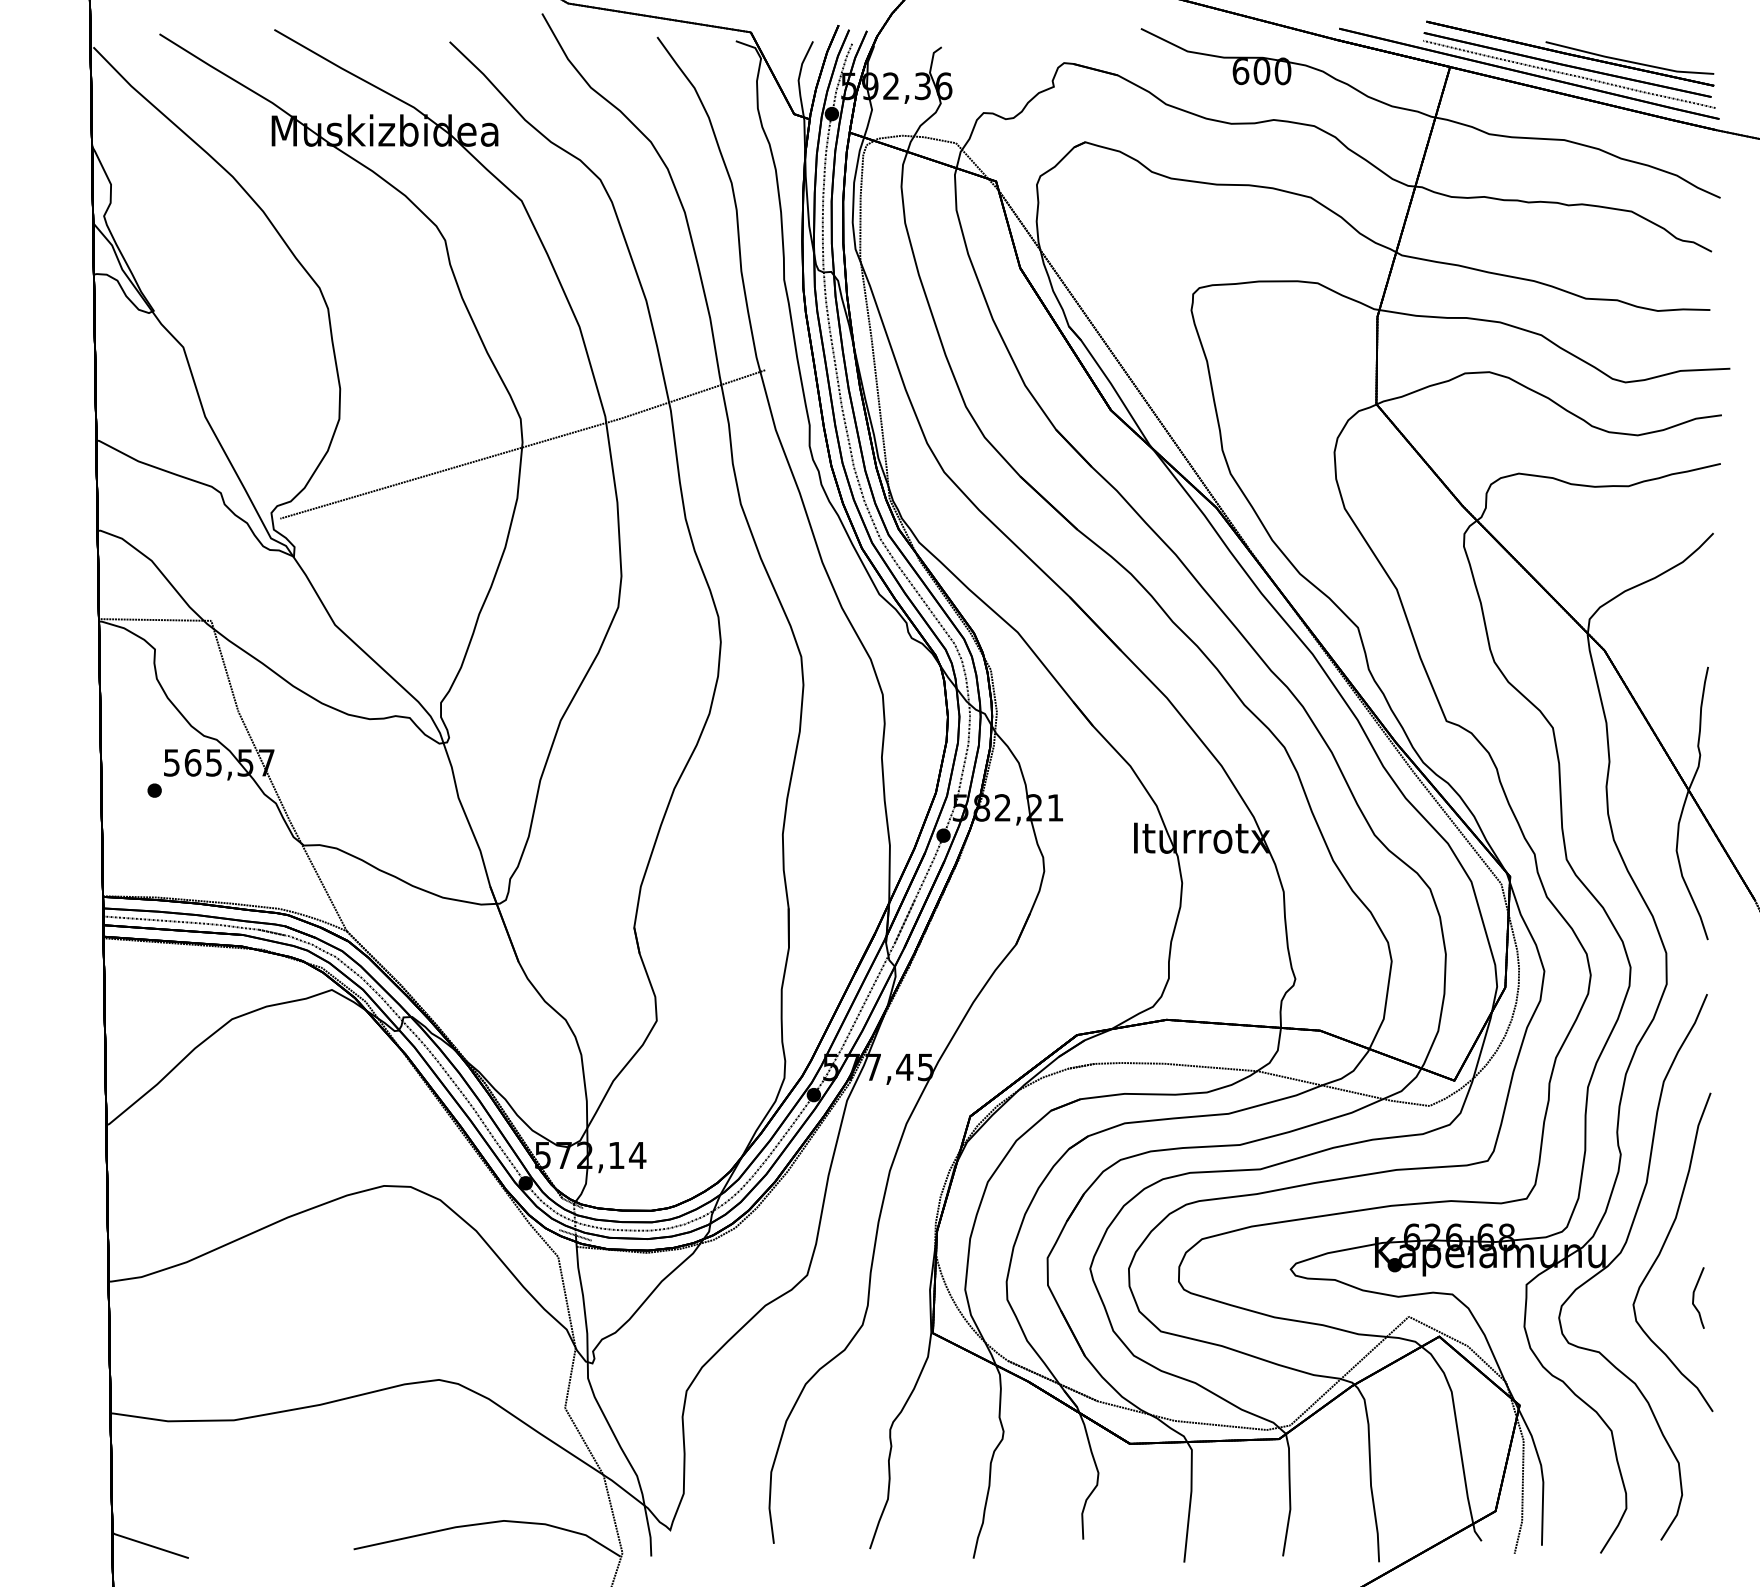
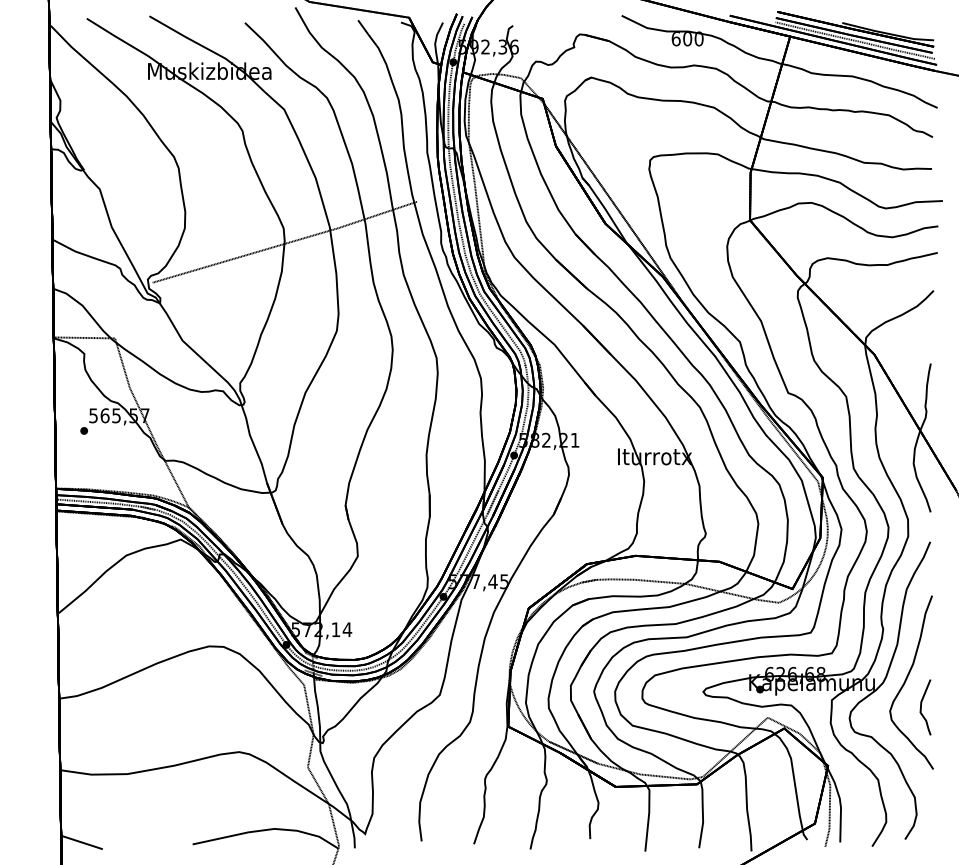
part: (1698, 1298) -> (925, 707), size x1.67

